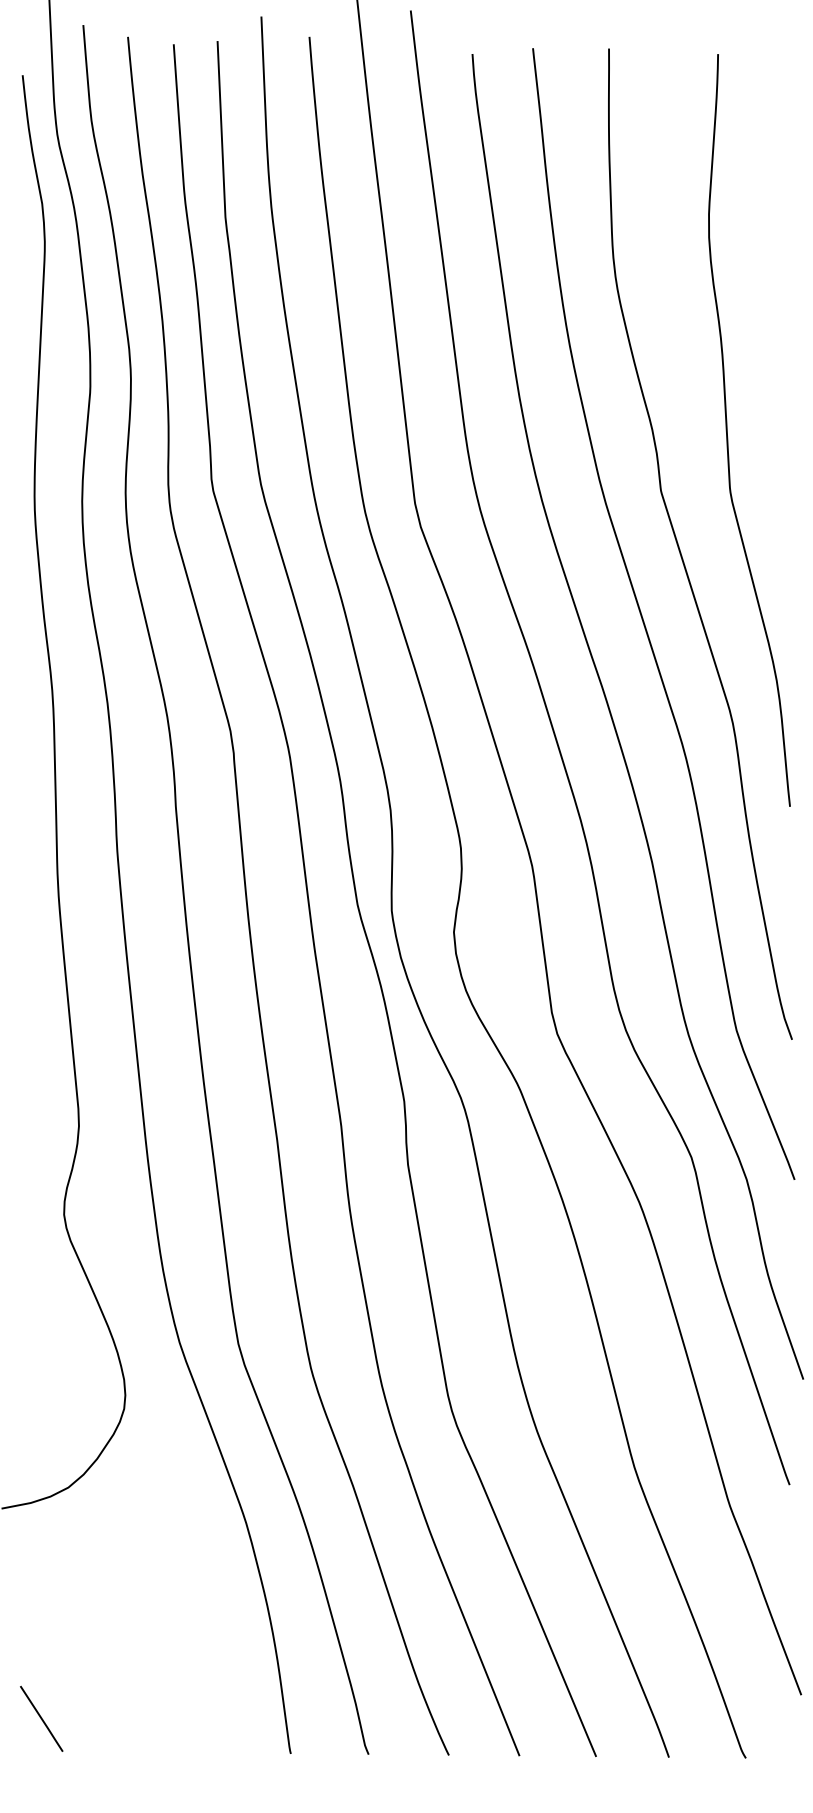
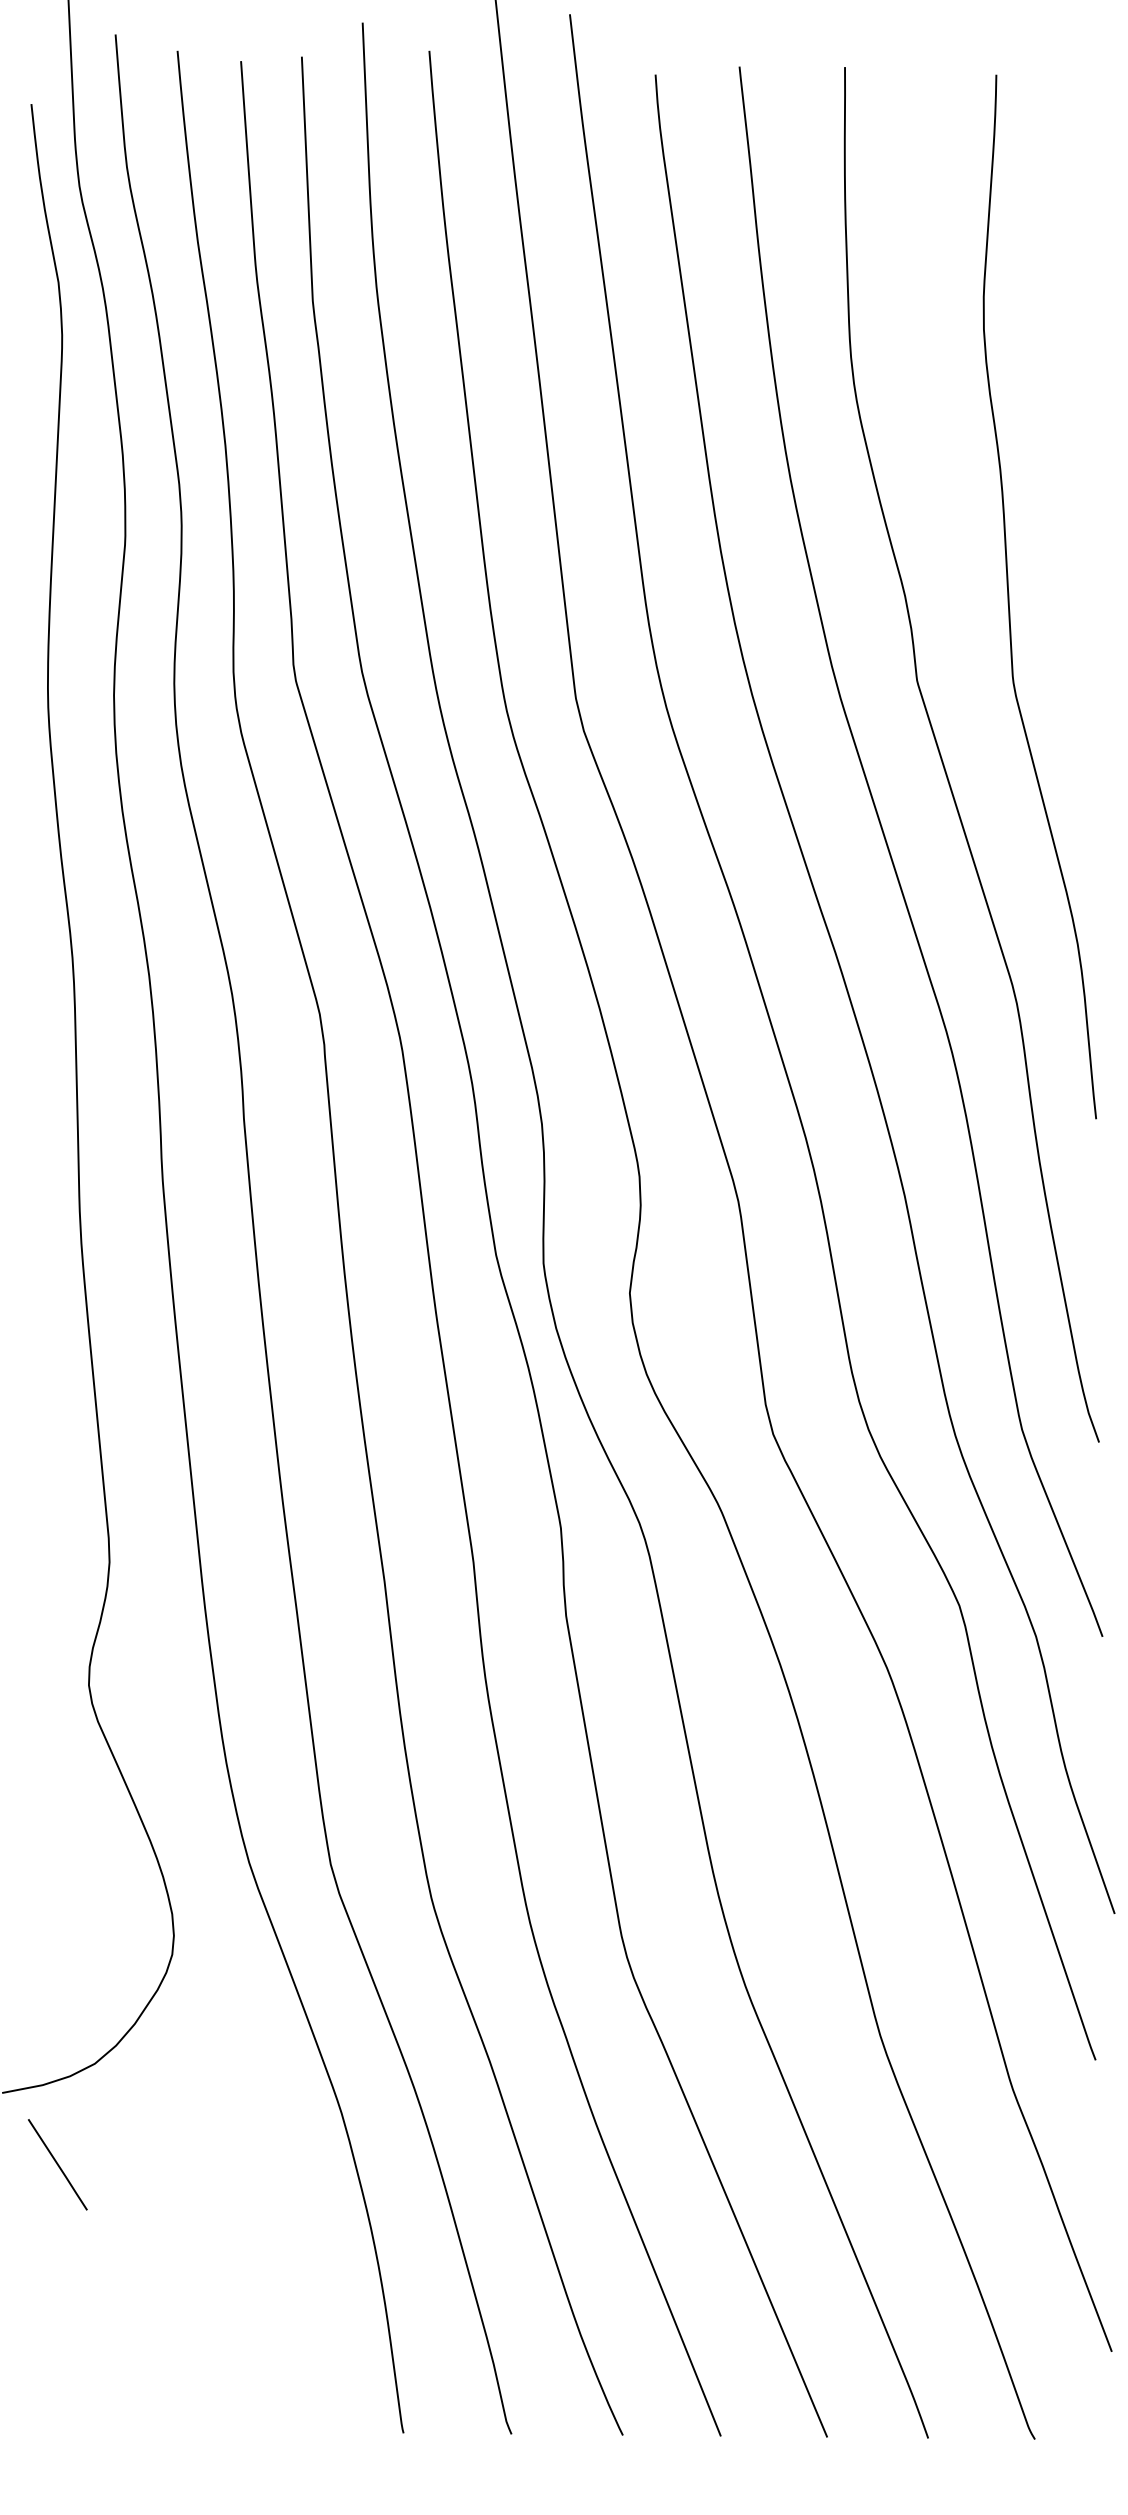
line: (41, 1718) -> (57, 2164), moved

